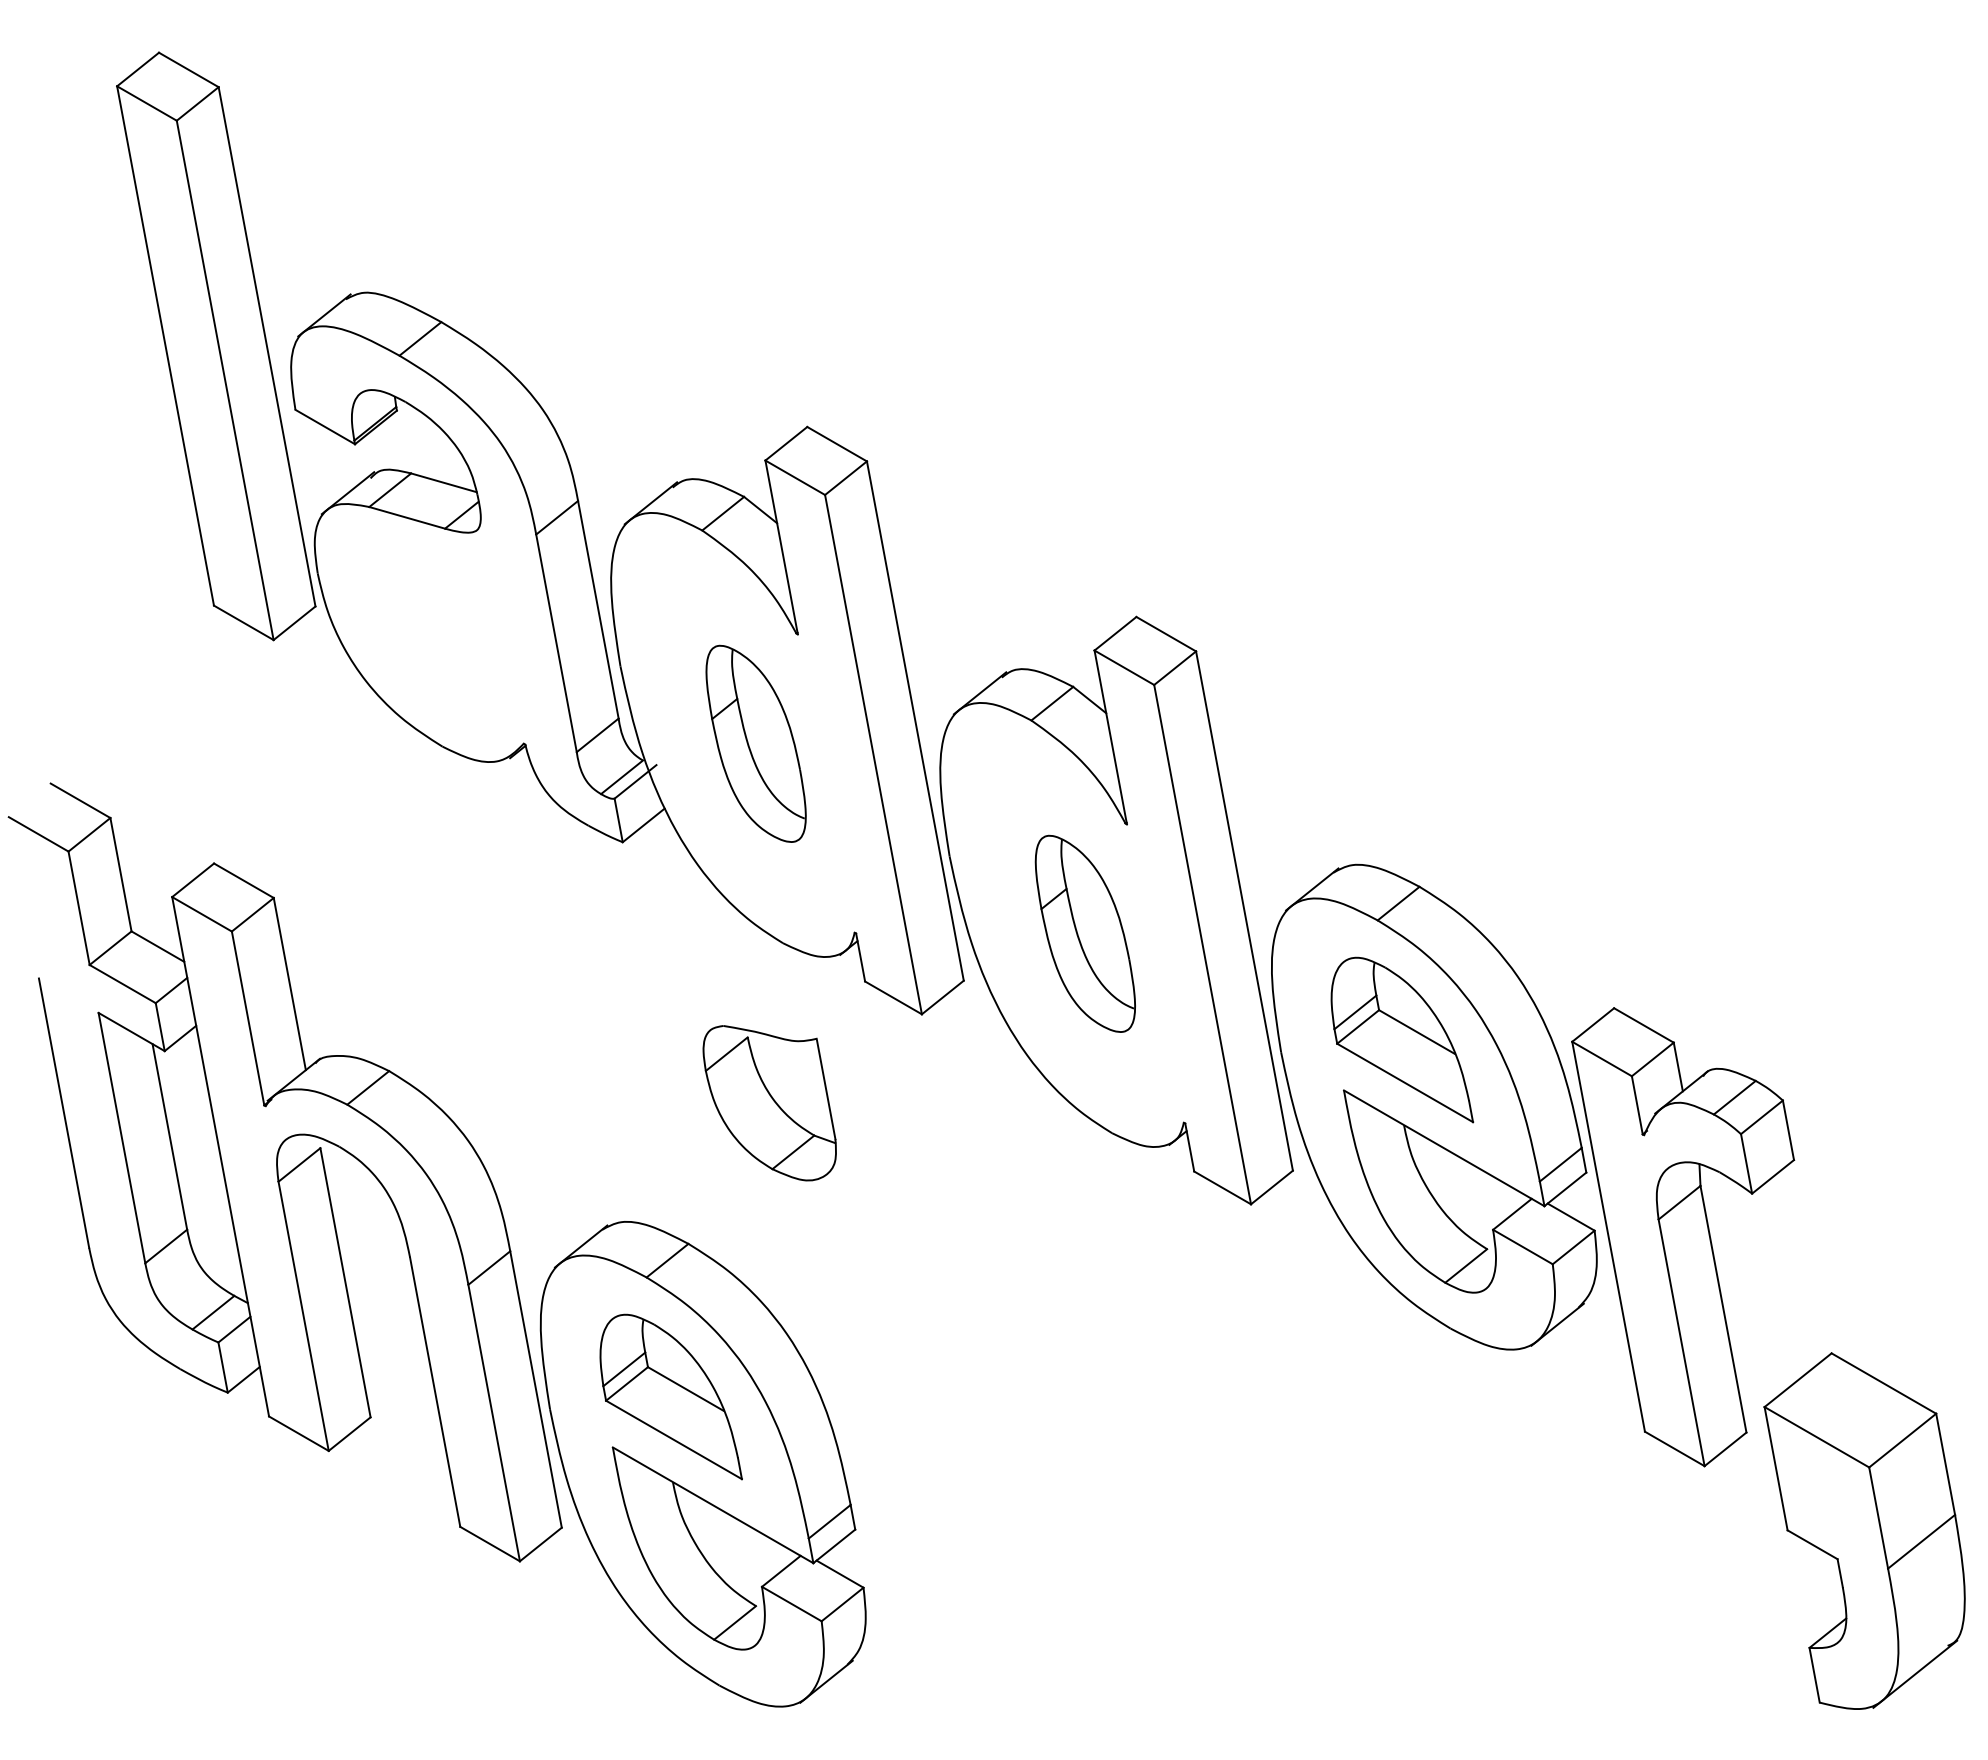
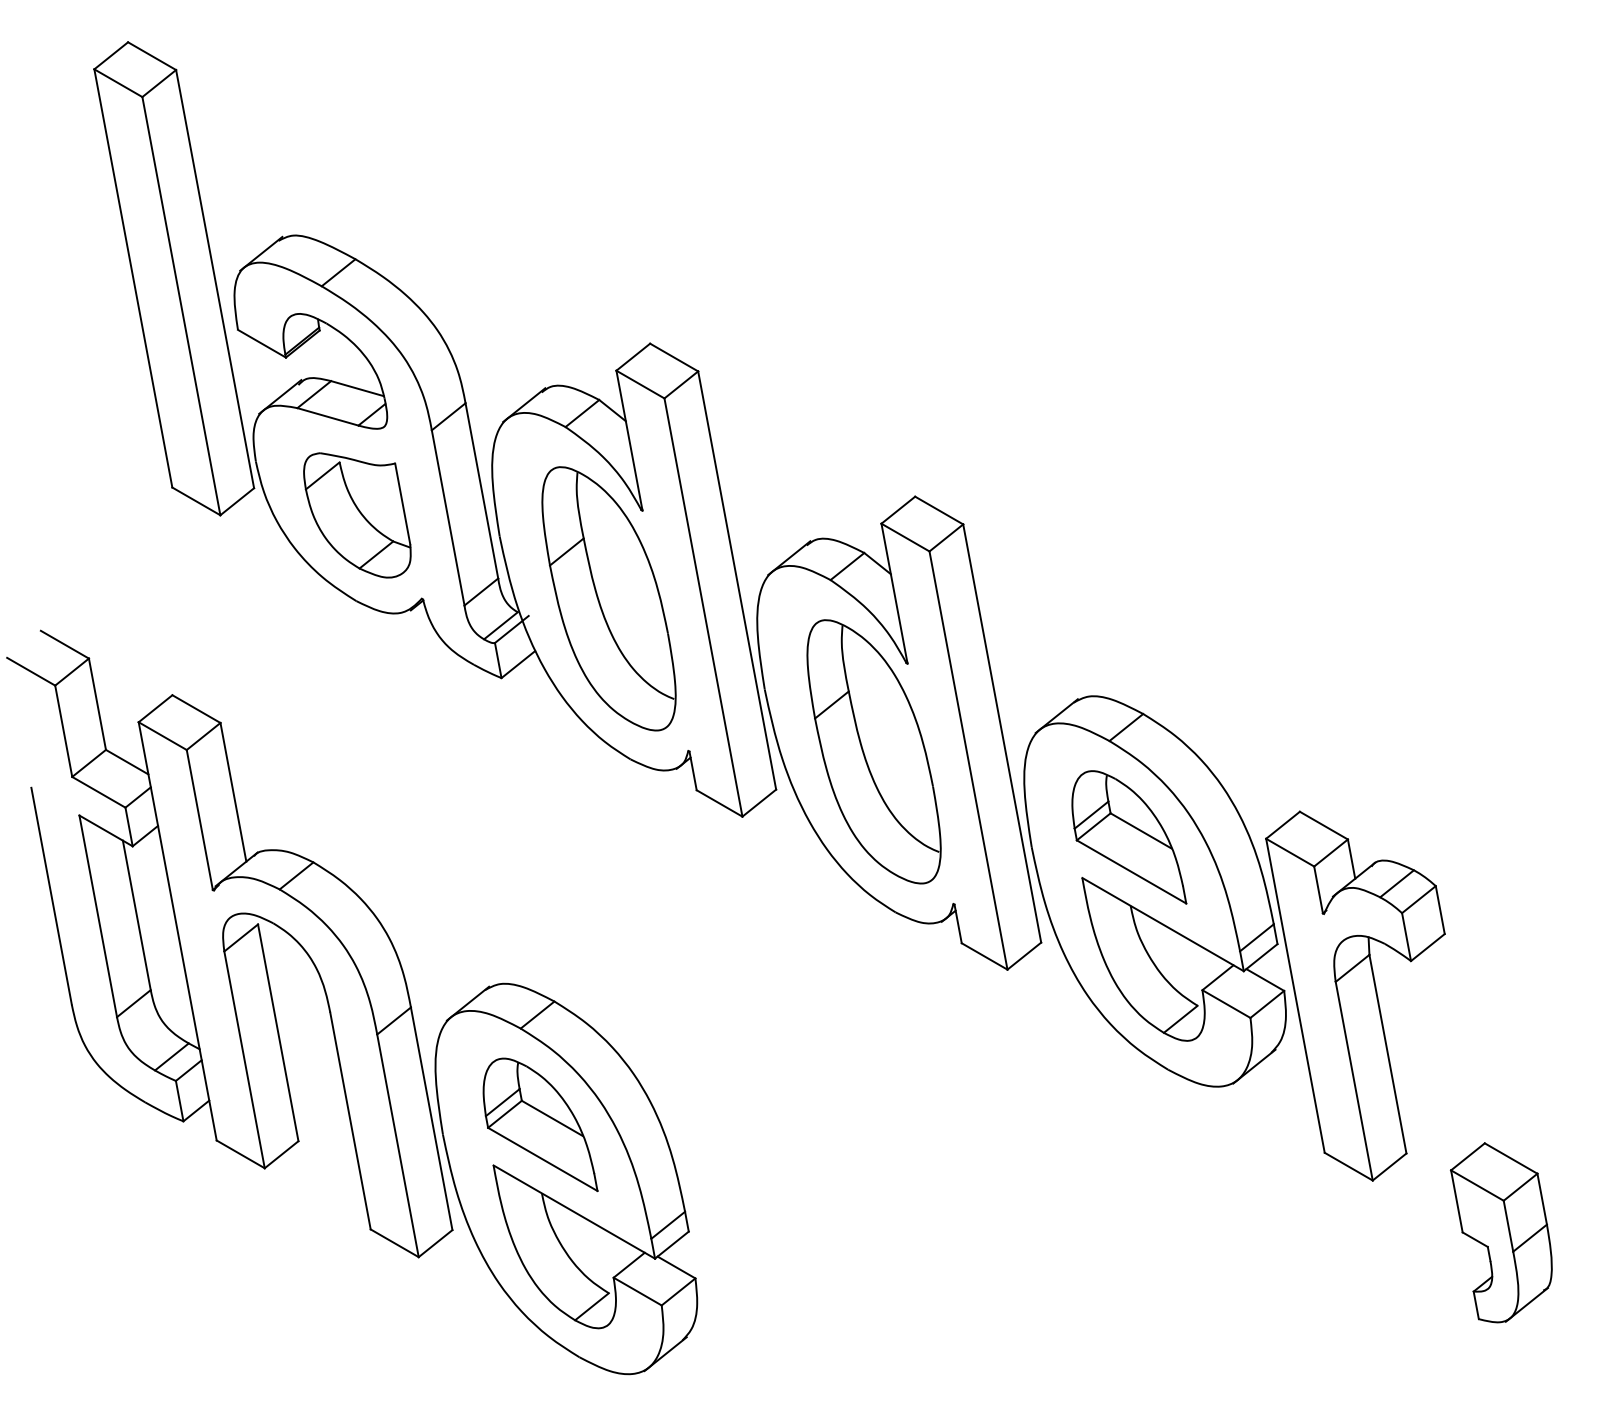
part: (755, 743) -> (608, 598), size x1.67
part: (1085, 933) -> (874, 751), size x1.67
part: (769, 1103) -> (357, 515), moved
part: (1863, 1530) -> (1500, 1232), size x0.62

